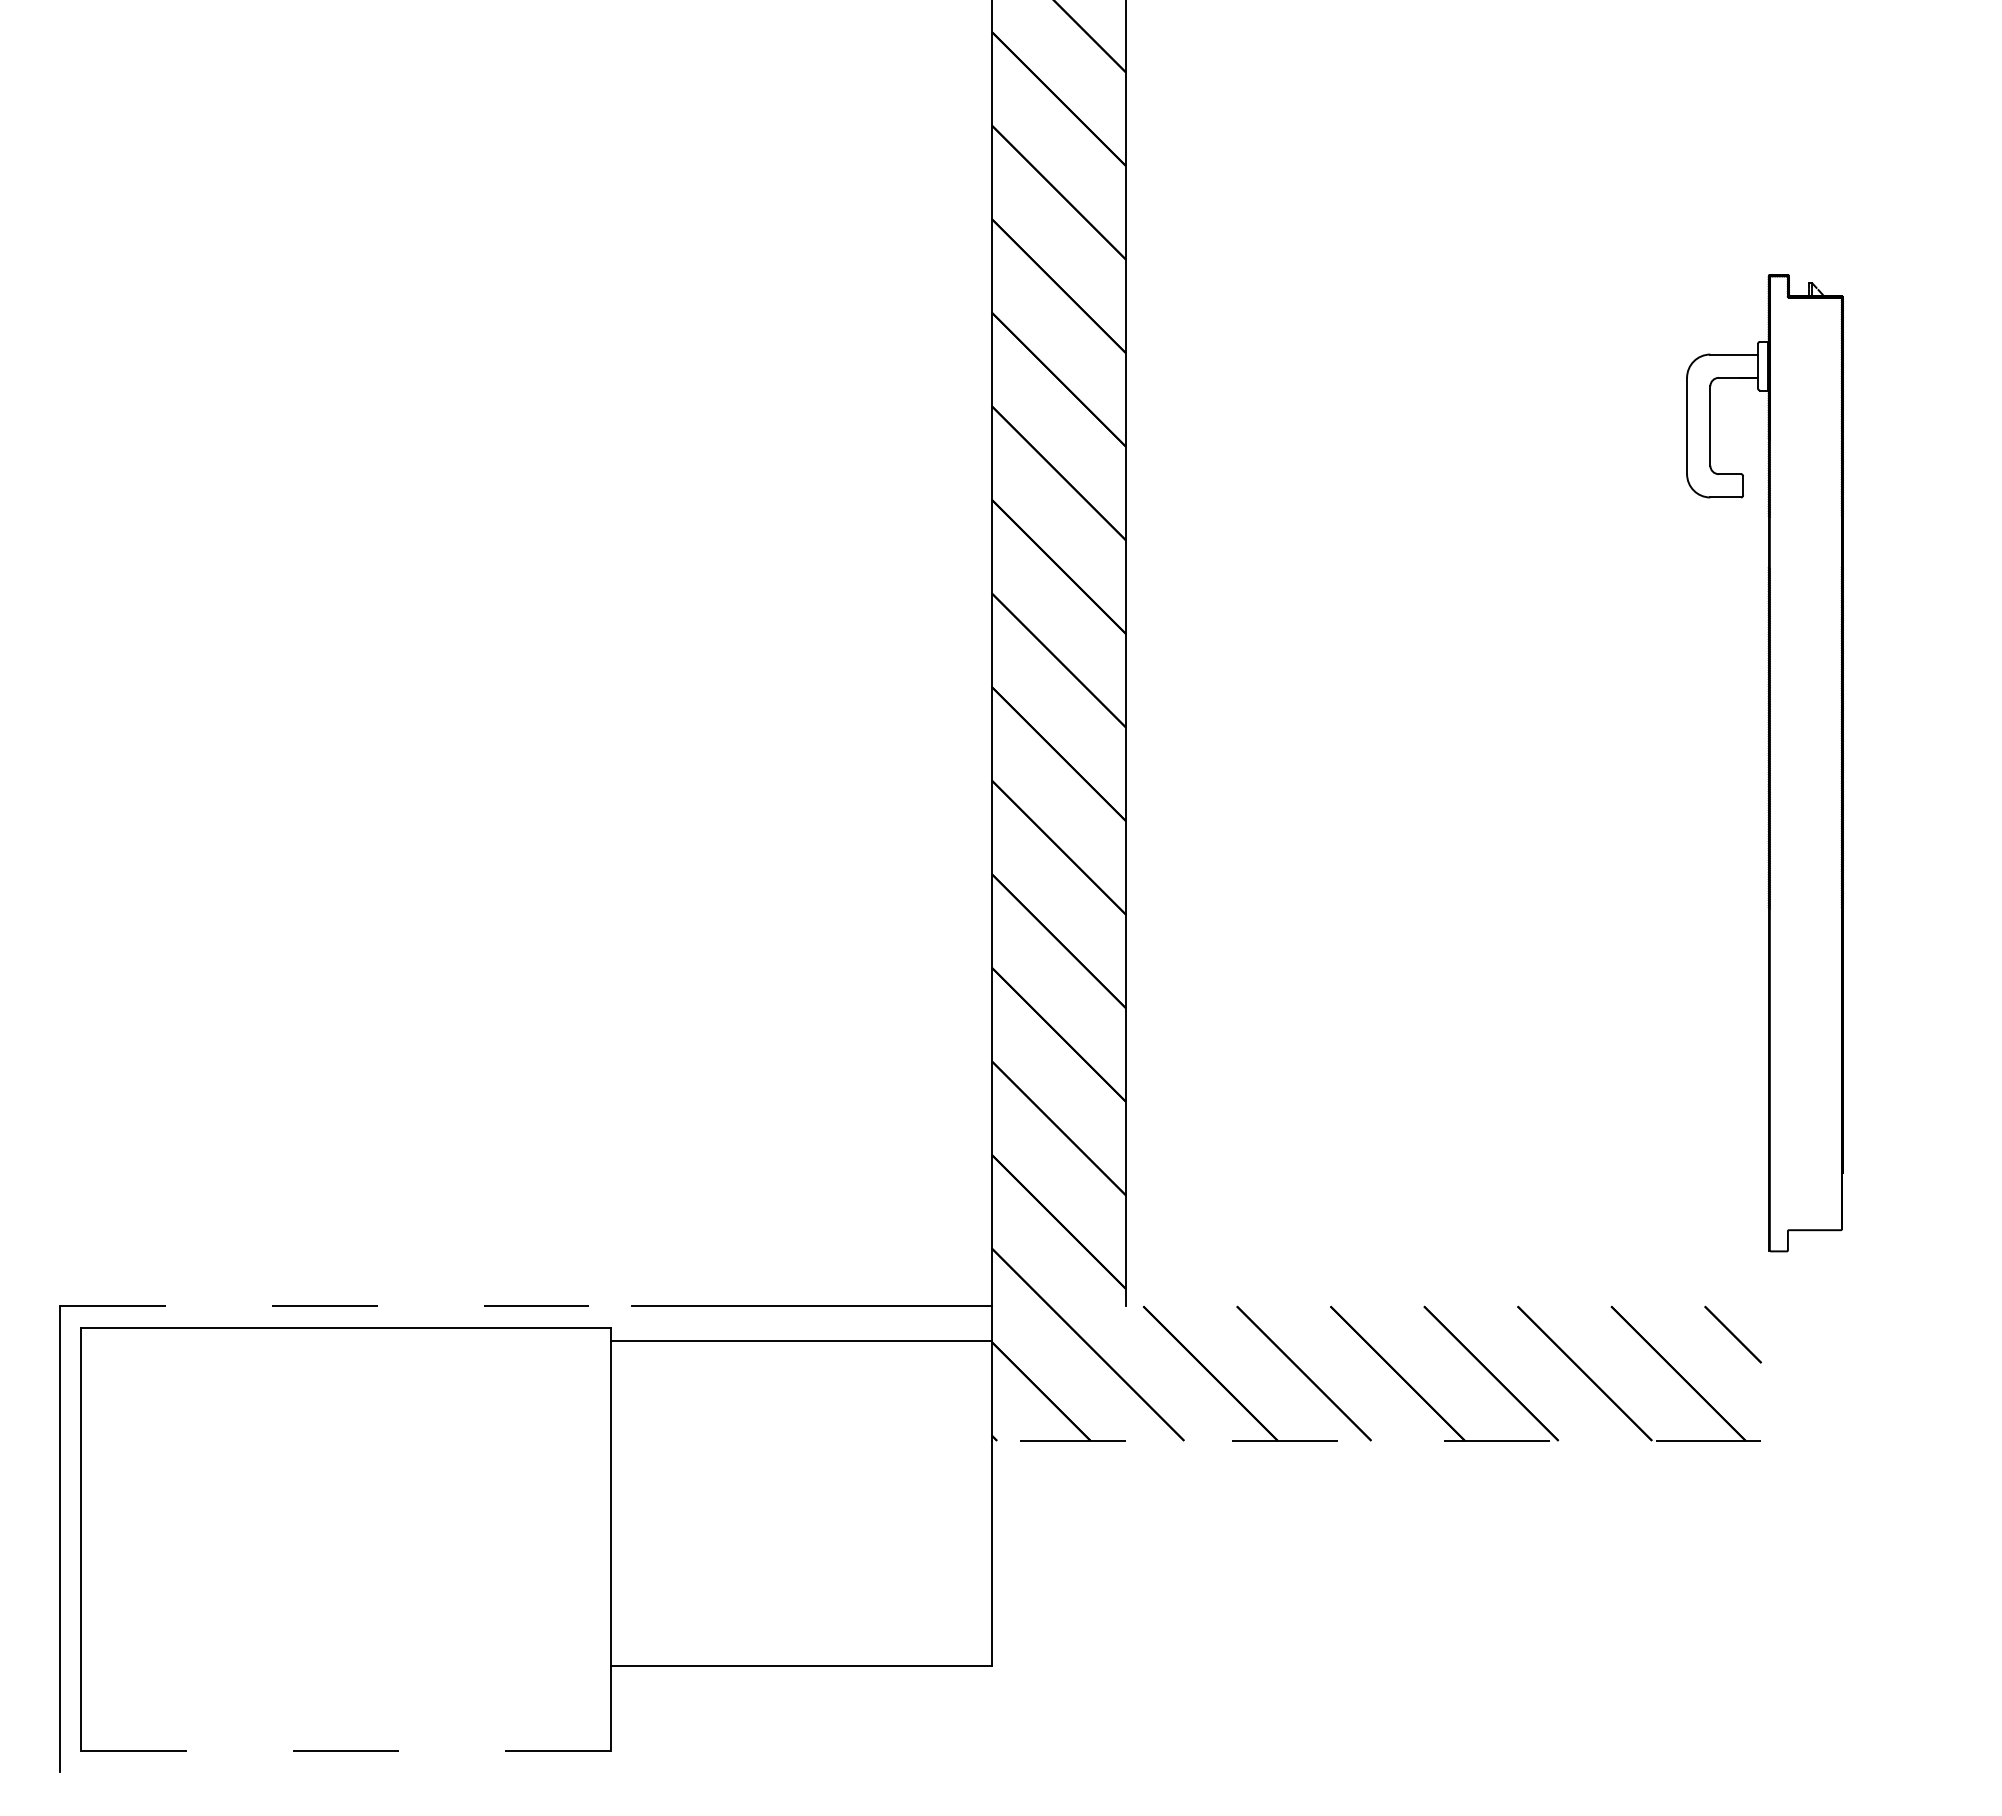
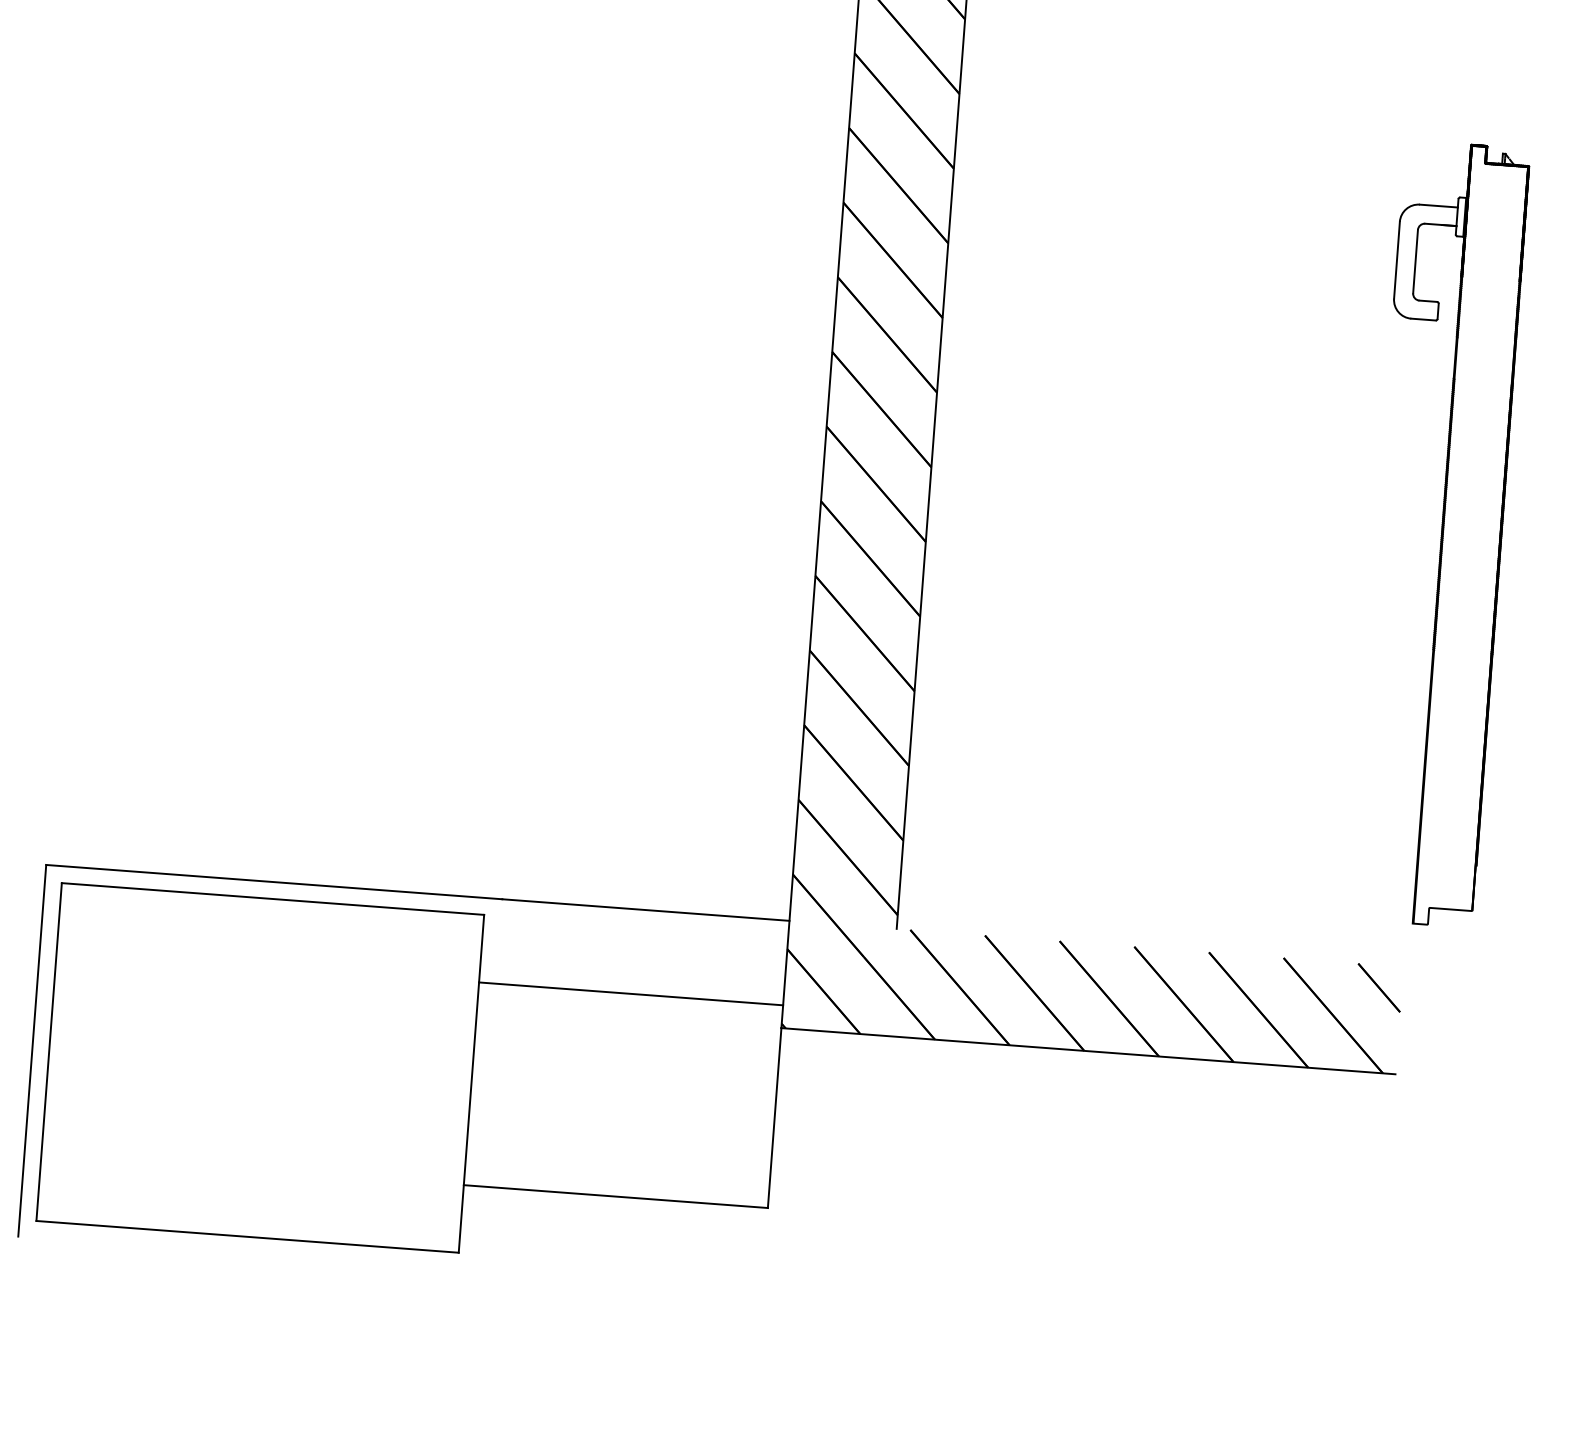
line: (345, 1306) -> (273, 882), dashed -> solid
line: (800, 1341) -> (630, 994), moved
line: (1376, 1440) -> (1088, 1050), dashed -> solid
line: (345, 1751) -> (247, 1237), dashed -> solid

